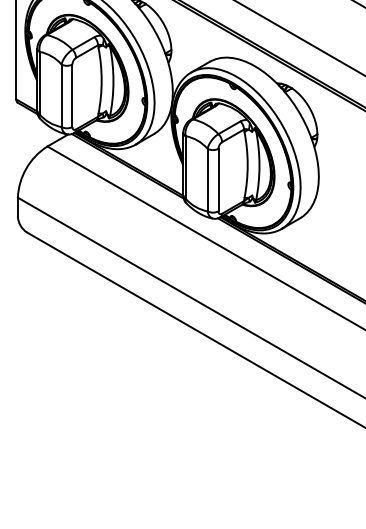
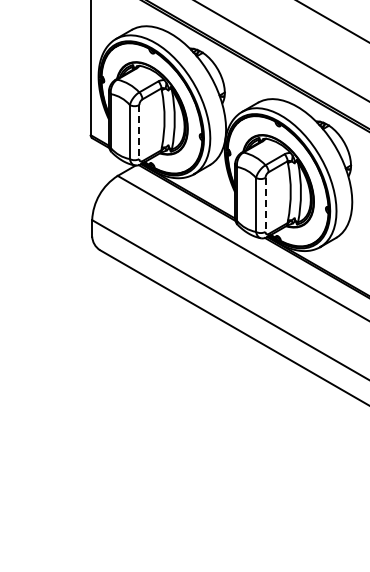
line: (72, 96) -> (139, 132), solid -> dashed
line: (218, 180) -> (265, 205), solid -> dashed

